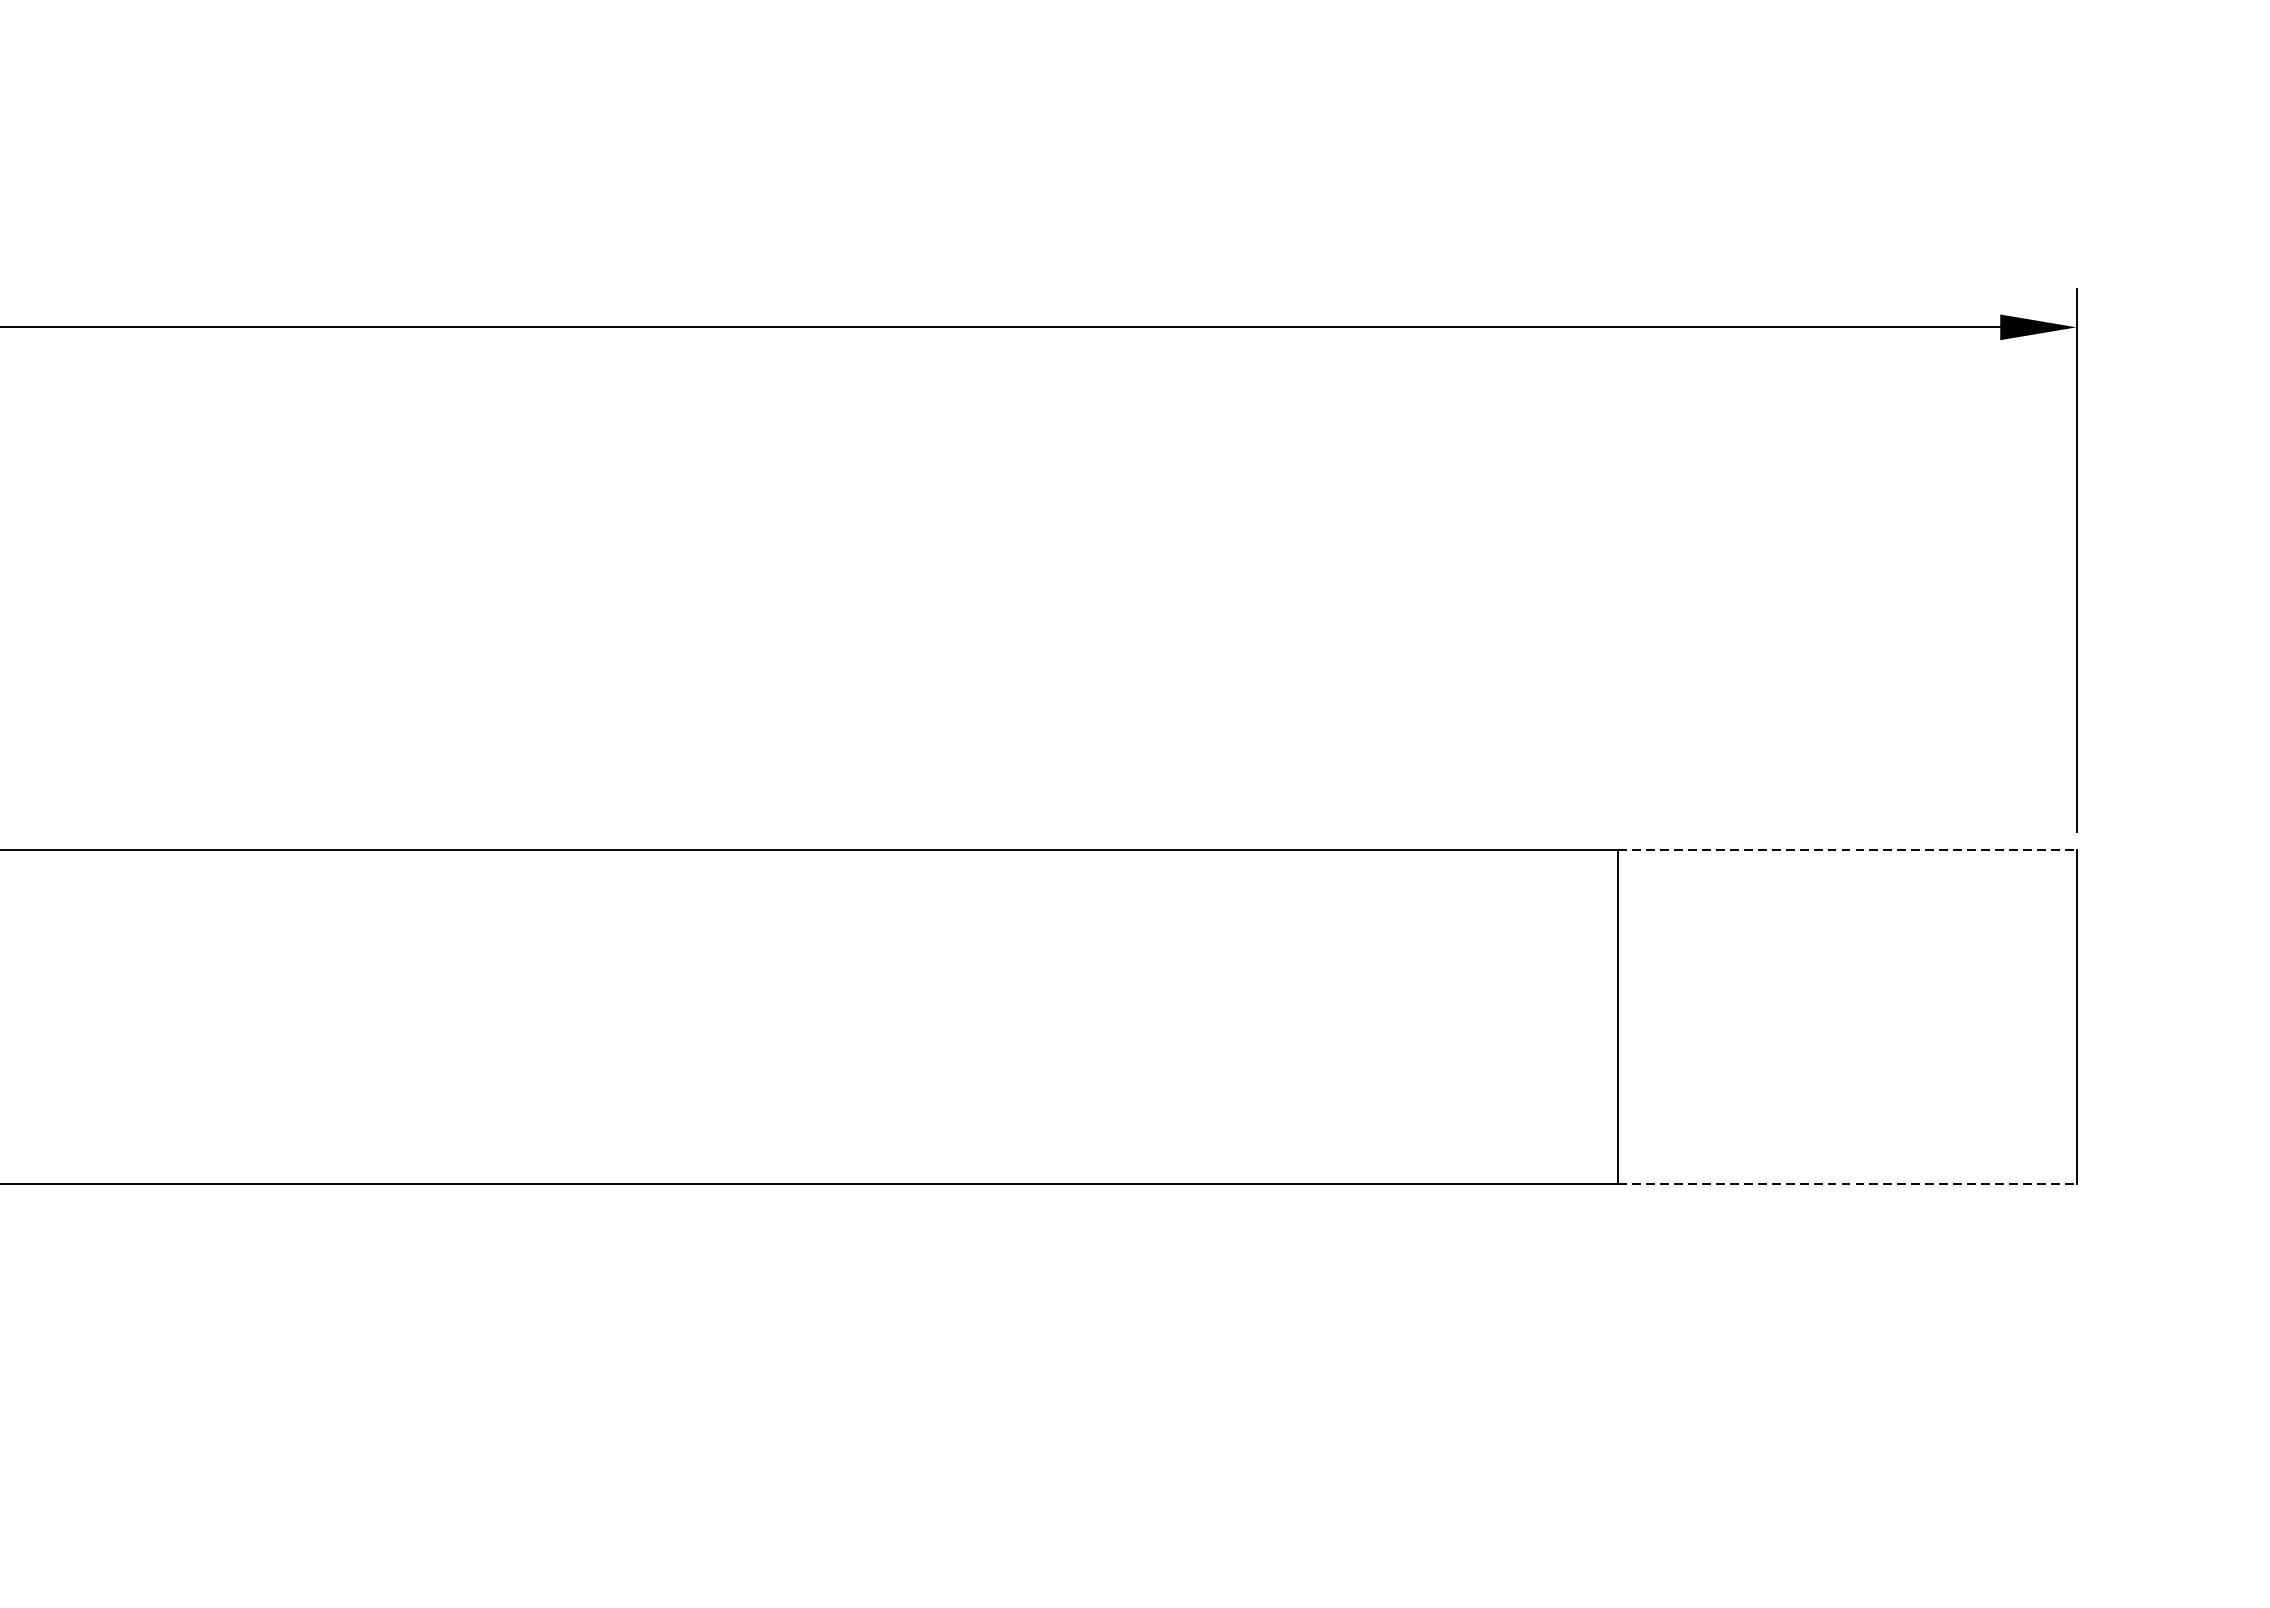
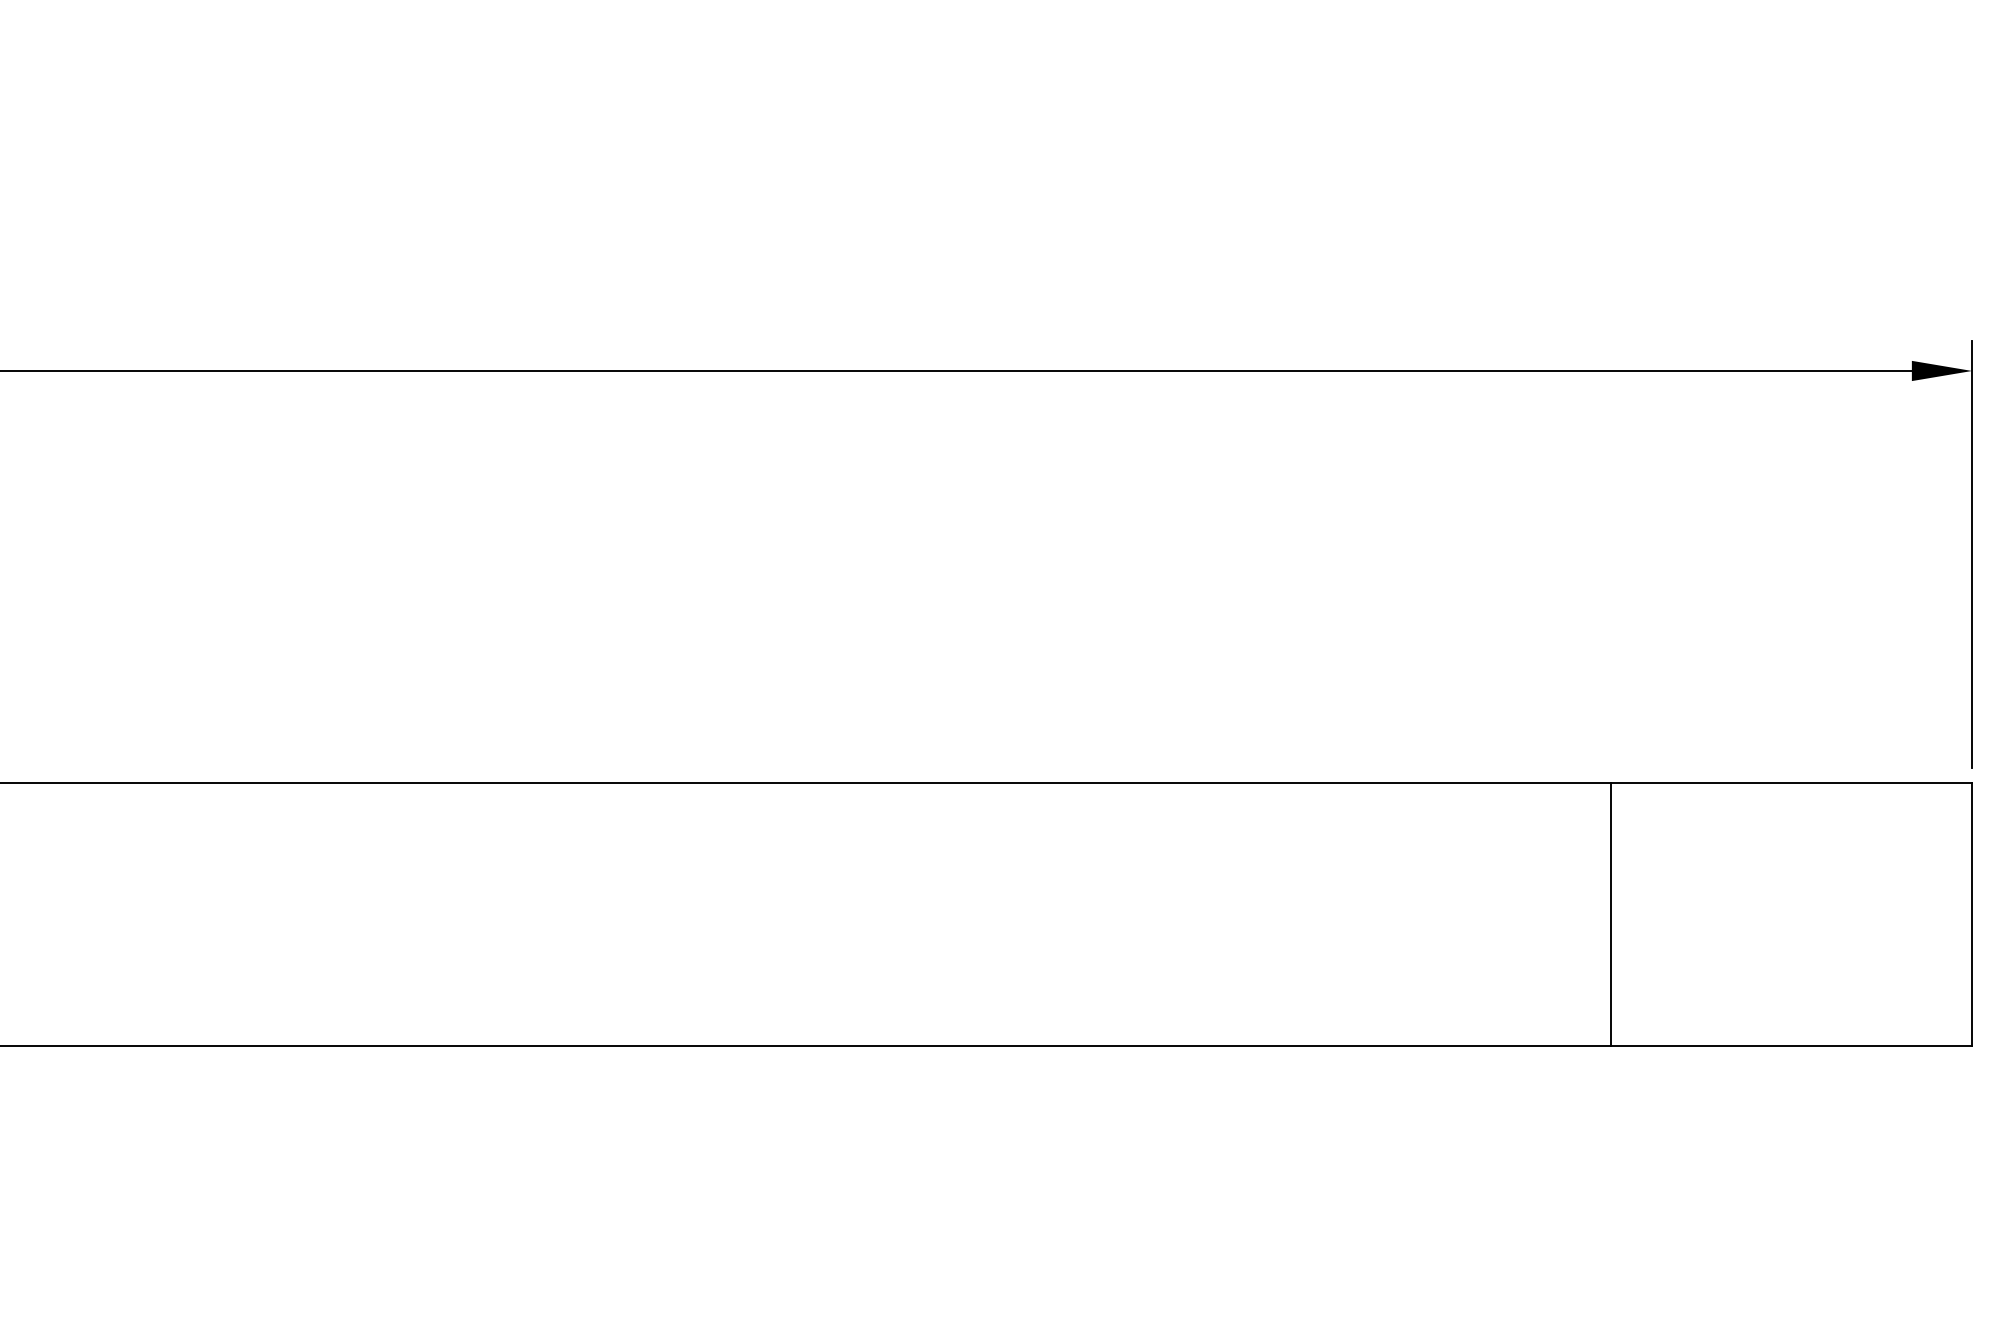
line: (1847, 850) -> (1791, 783), dashed -> solid
line: (1847, 1182) -> (1791, 1045), dashed -> solid

